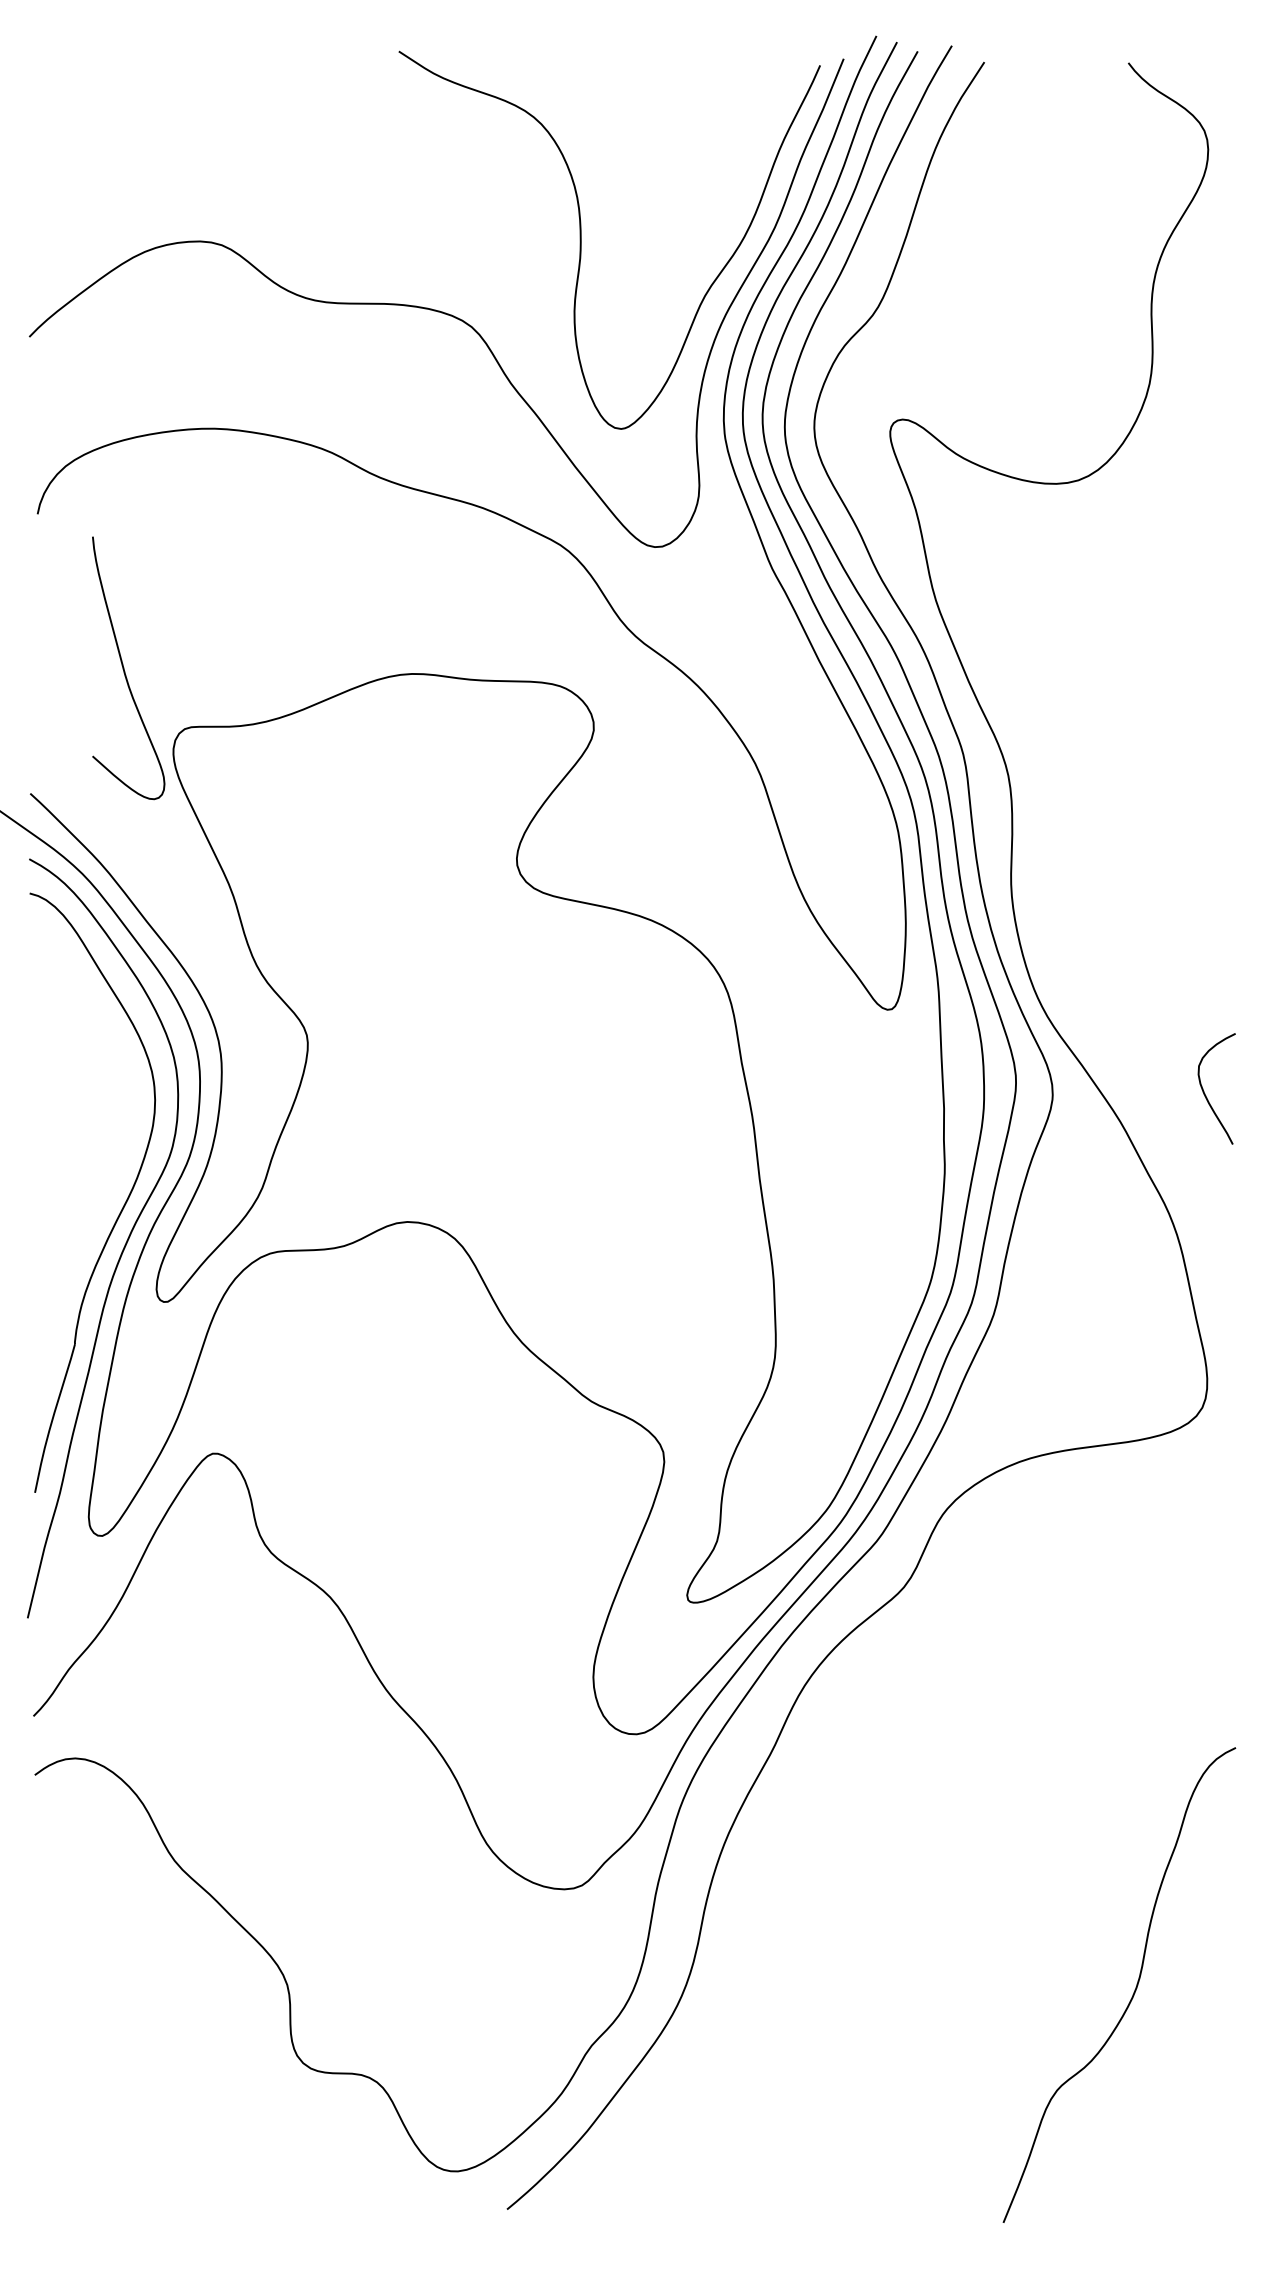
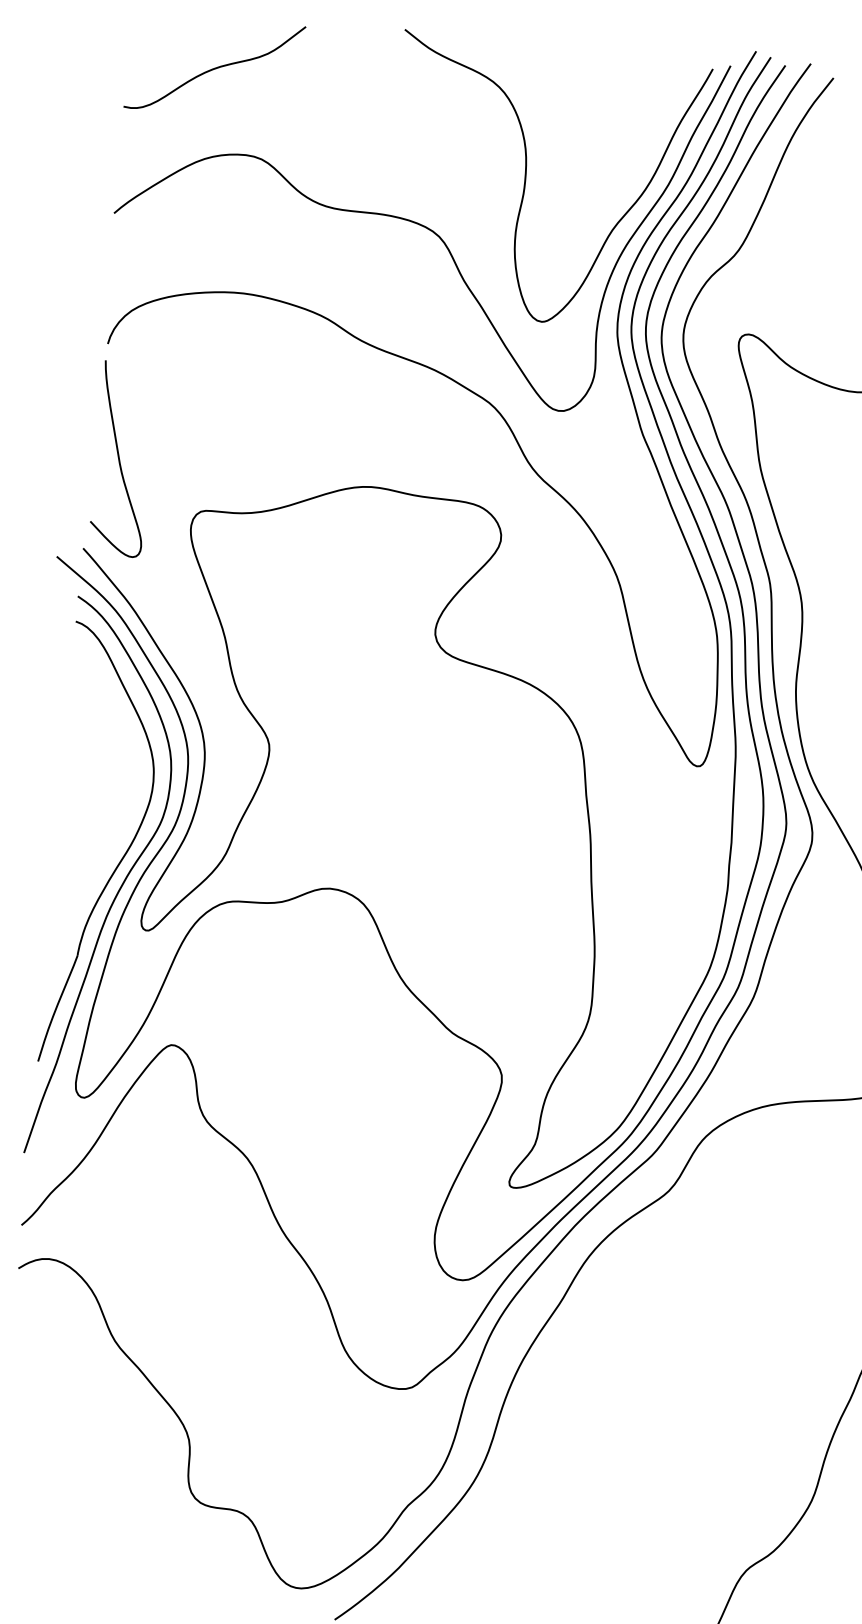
curve: (146, 127) -> (214, 67), added
curve: (124, 668) -> (119, 459), moved

